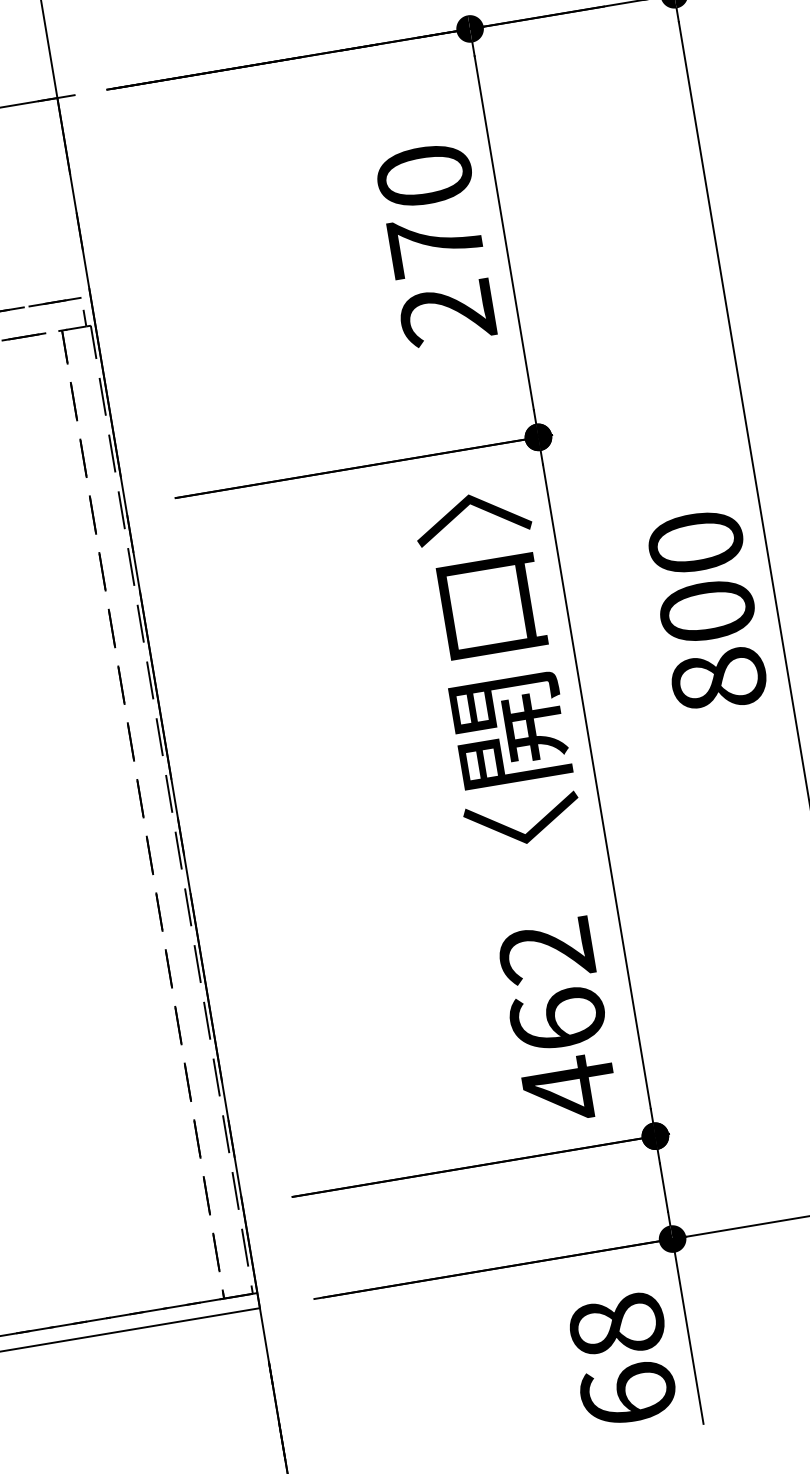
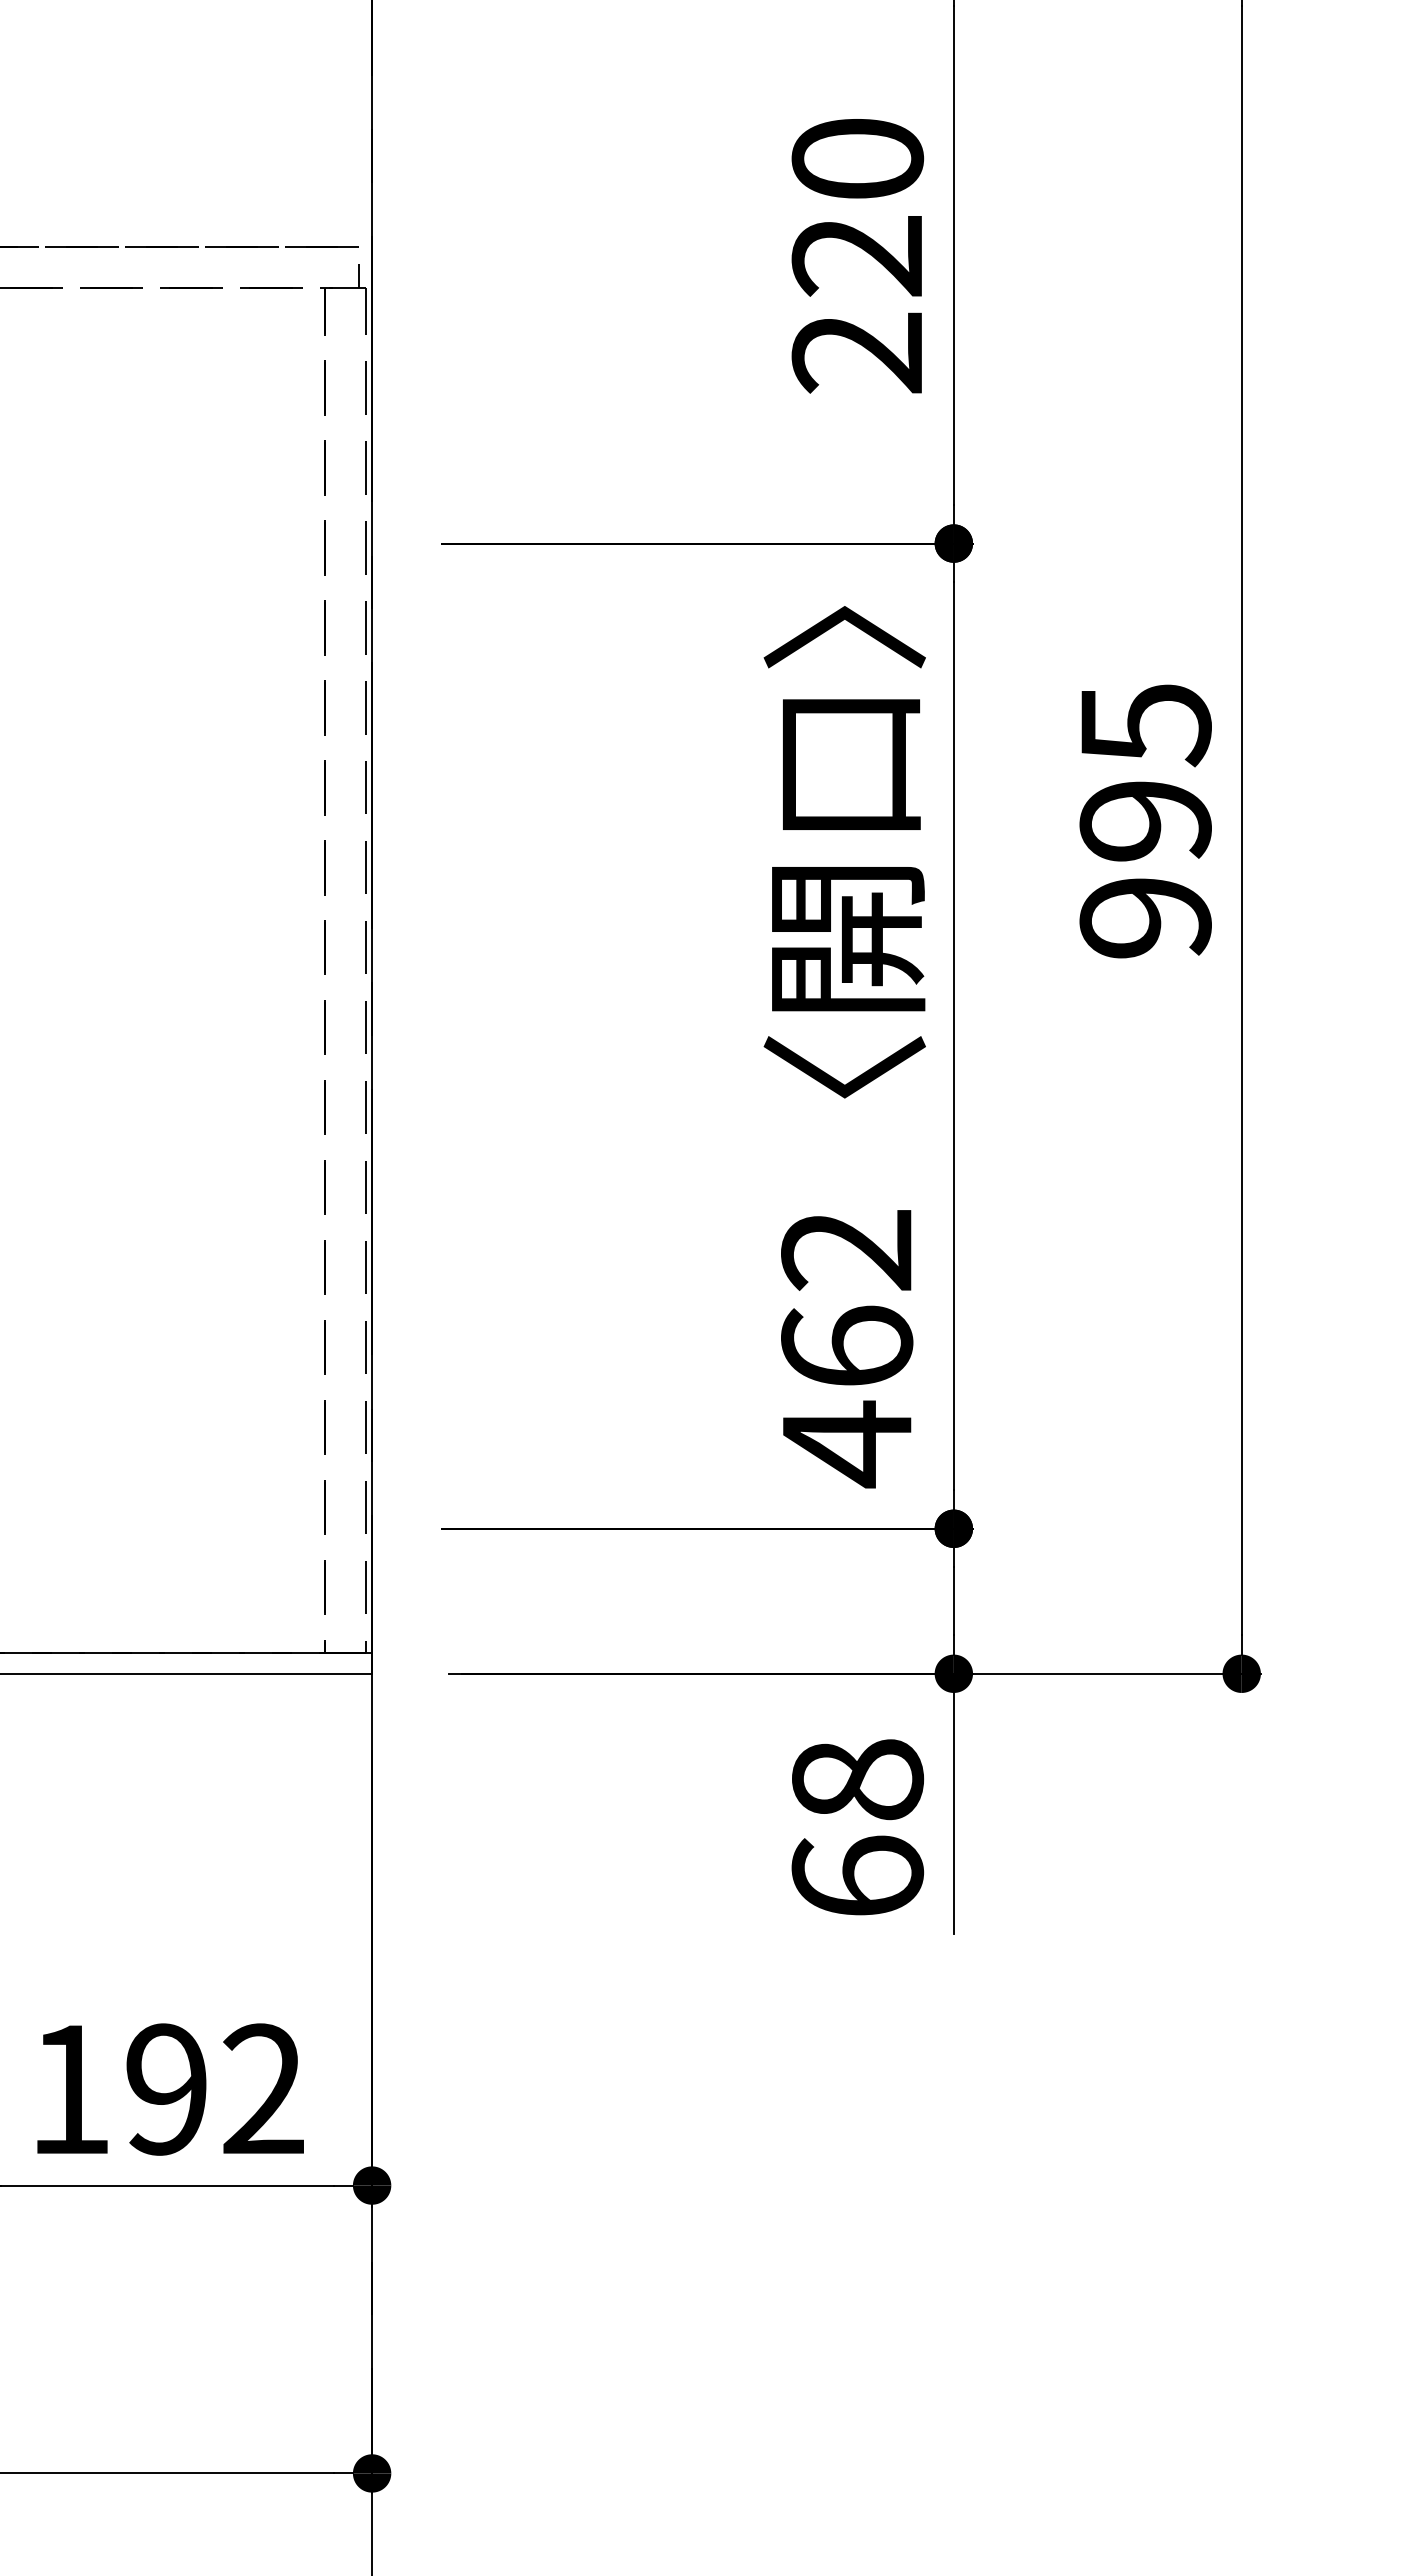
text: (435, 244) -> (856, 255), 270 -> 220
text: (707, 611) -> (1145, 821), 800 -> 995

